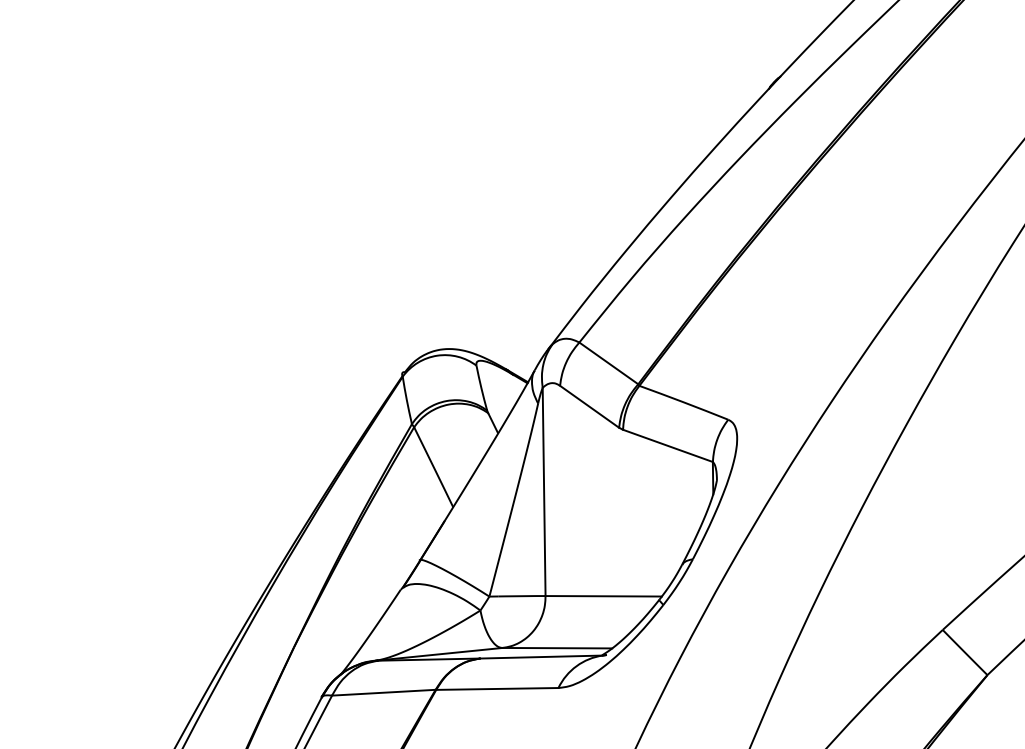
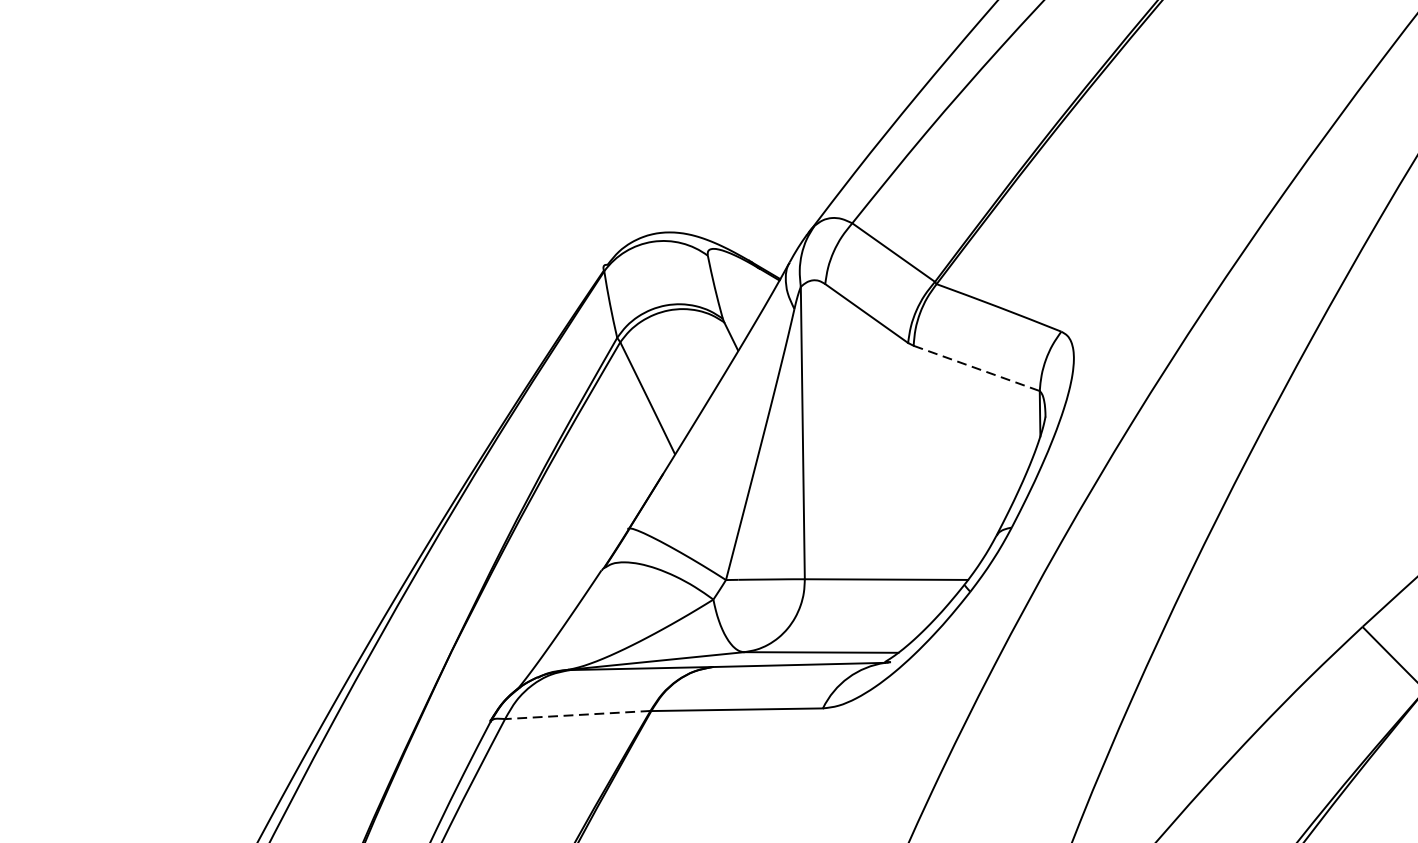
line: (667, 445) -> (976, 367), solid -> dashed
line: (383, 692) -> (577, 714), solid -> dashed

